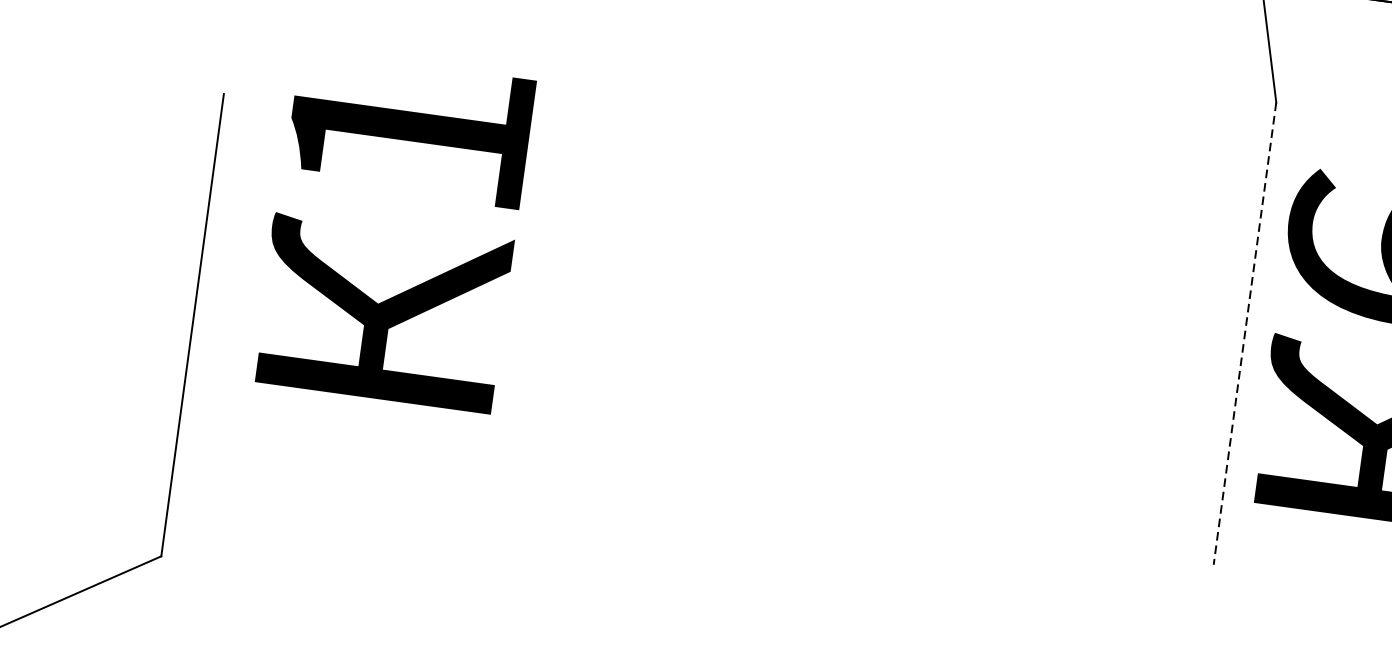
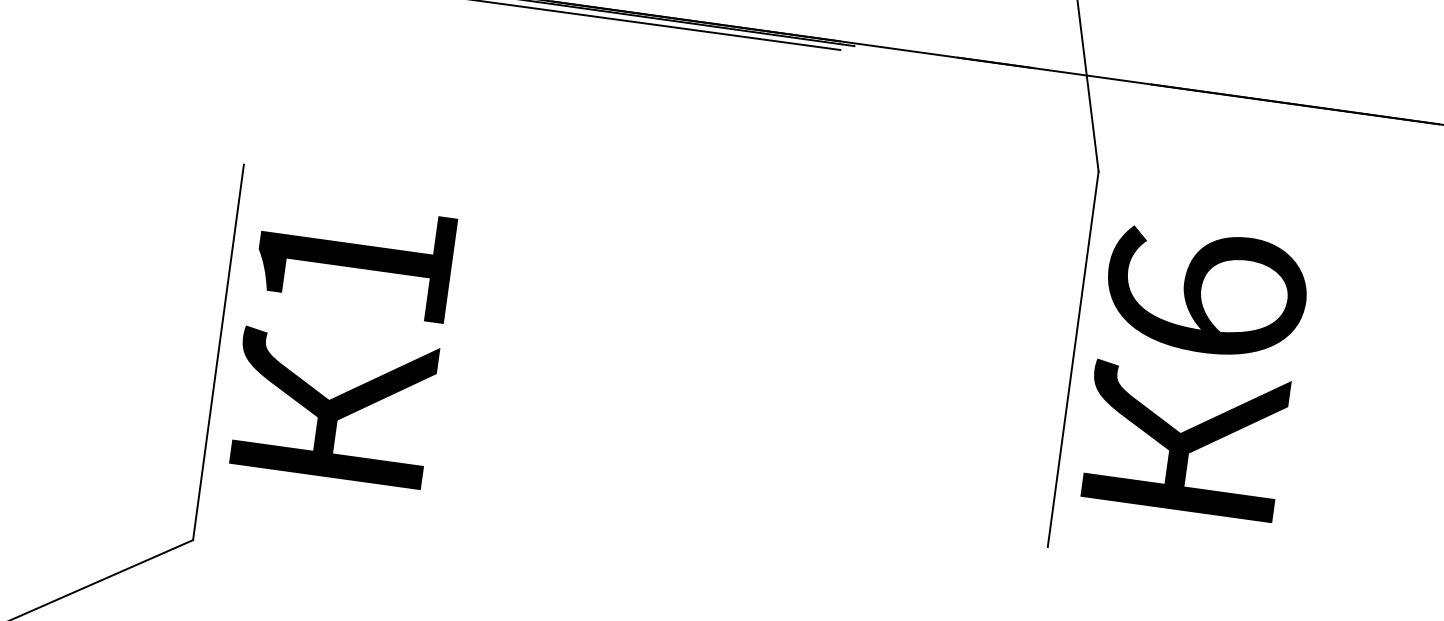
text: (395, 245) -> (343, 352), moved
line: (1245, 333) -> (1073, 359), dashed -> solid

